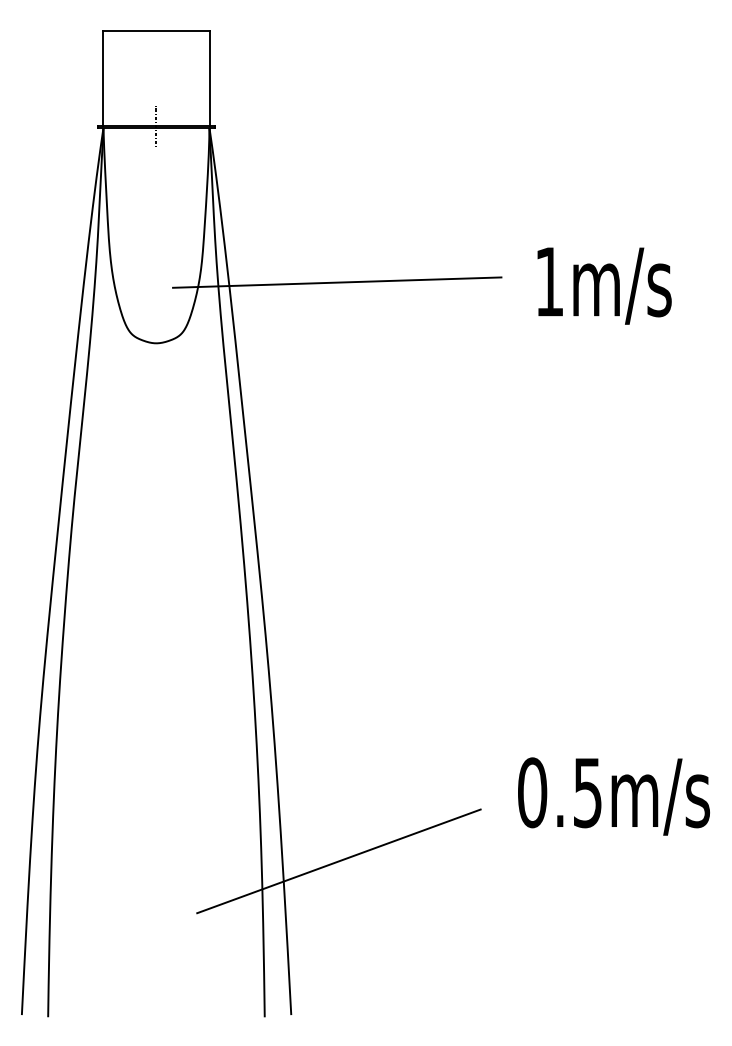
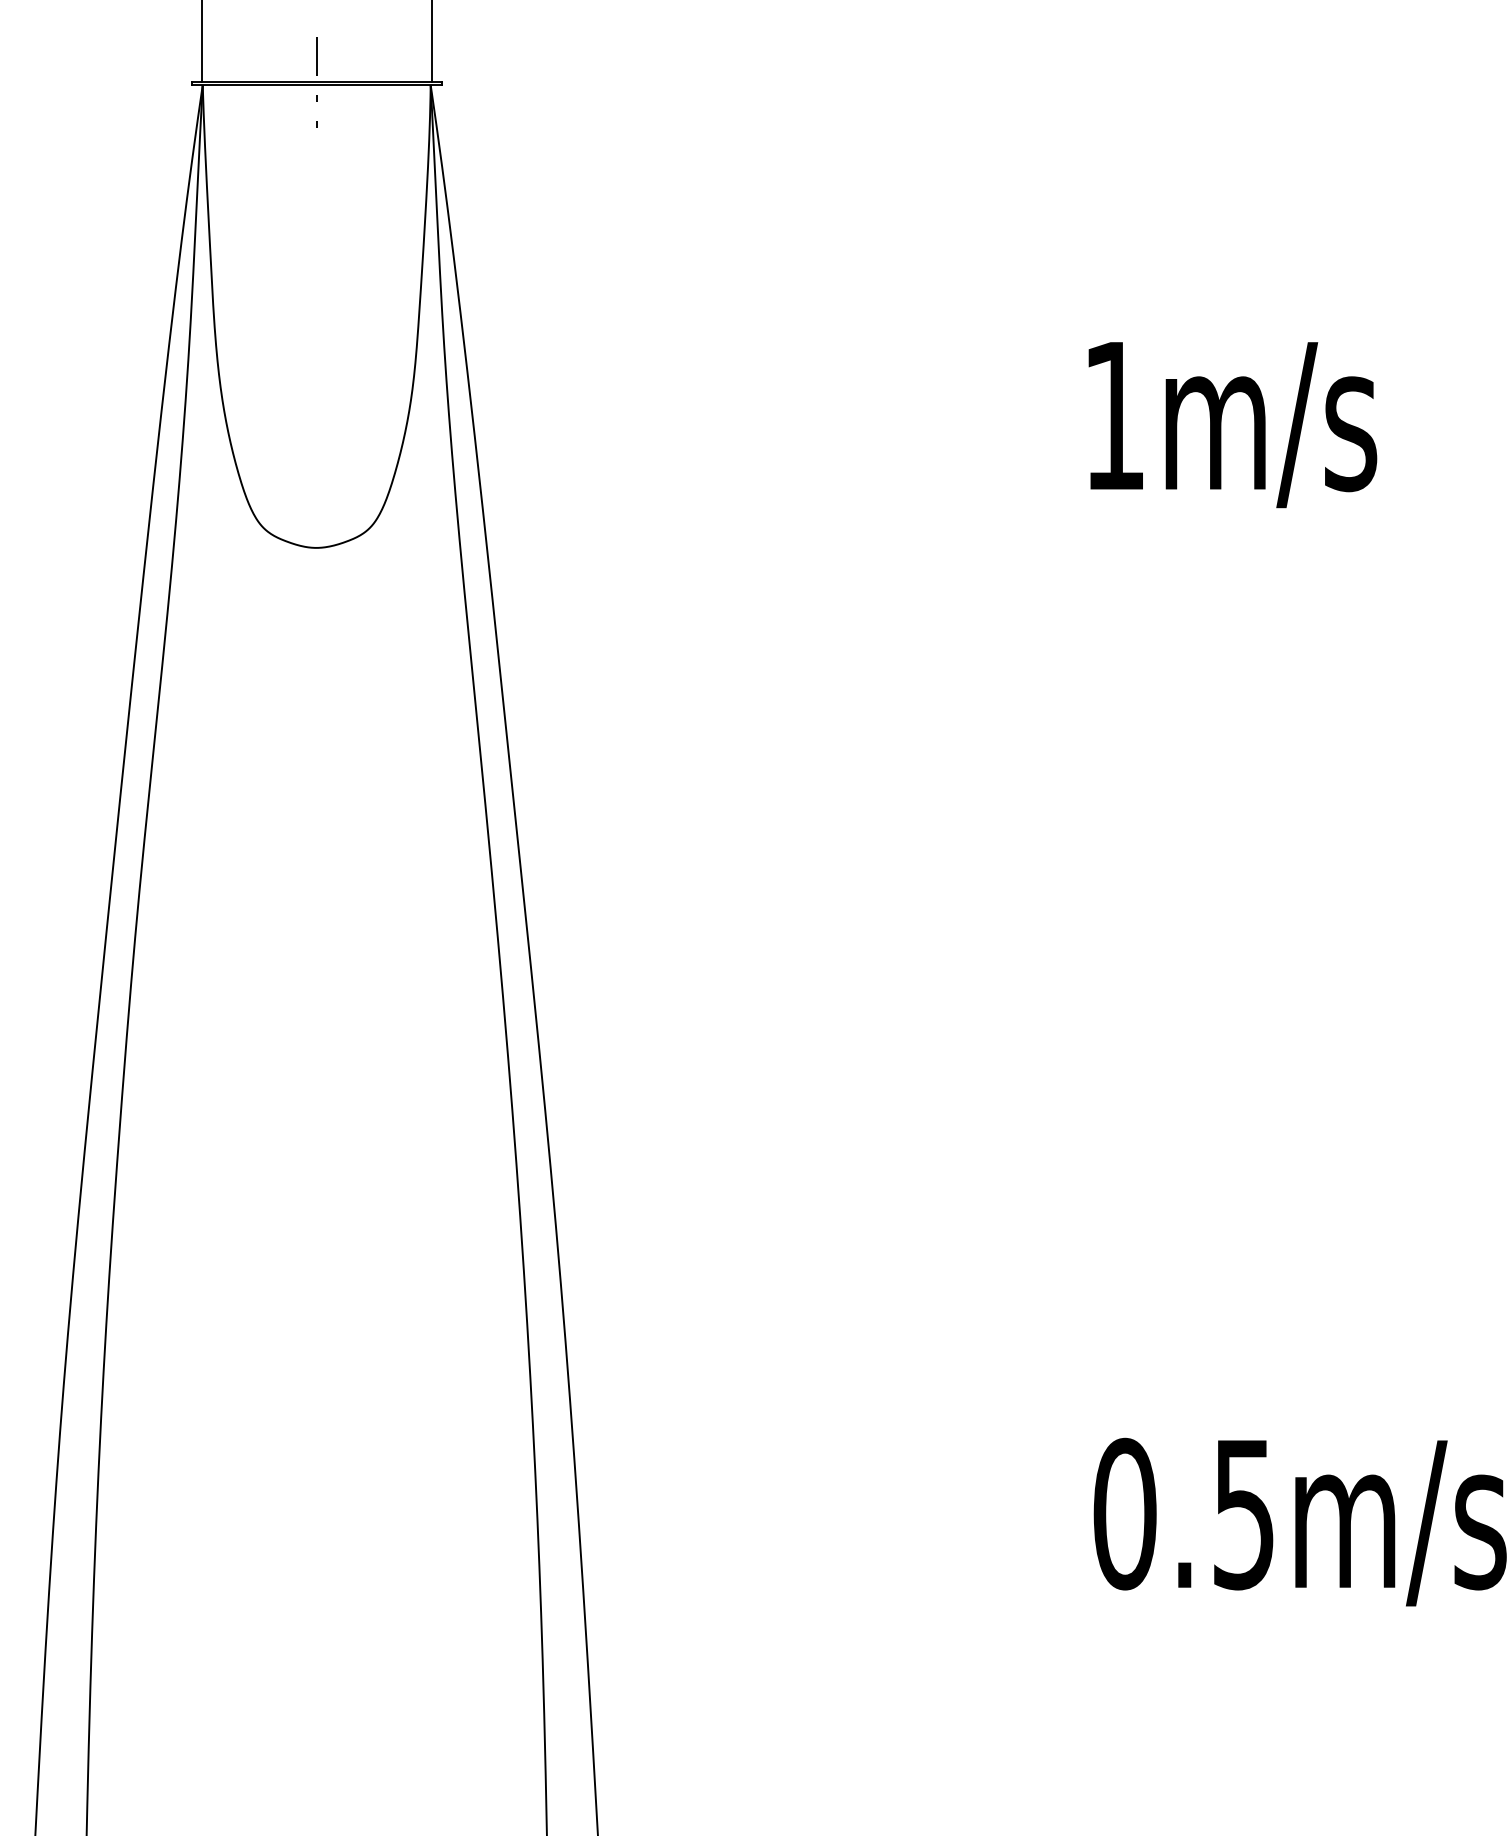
line: (337, 282) -> (705, 417), removed
text: (604, 285) -> (1232, 423), moved
line: (338, 861) -> (707, 1661), removed

